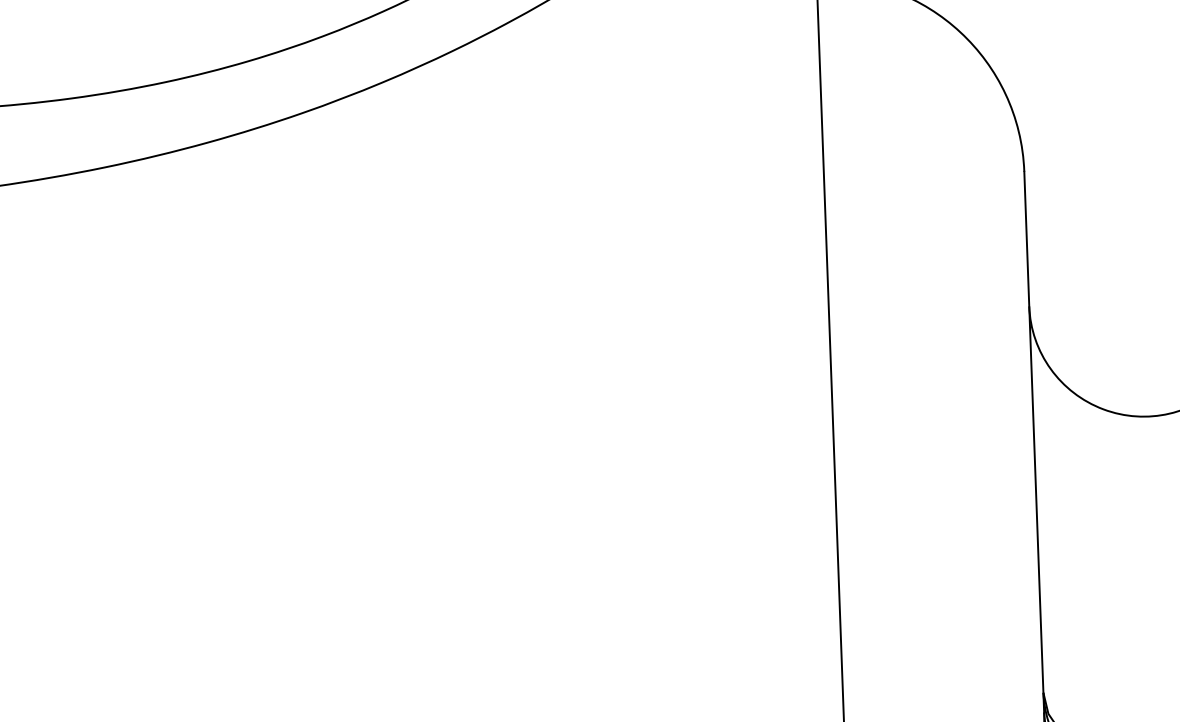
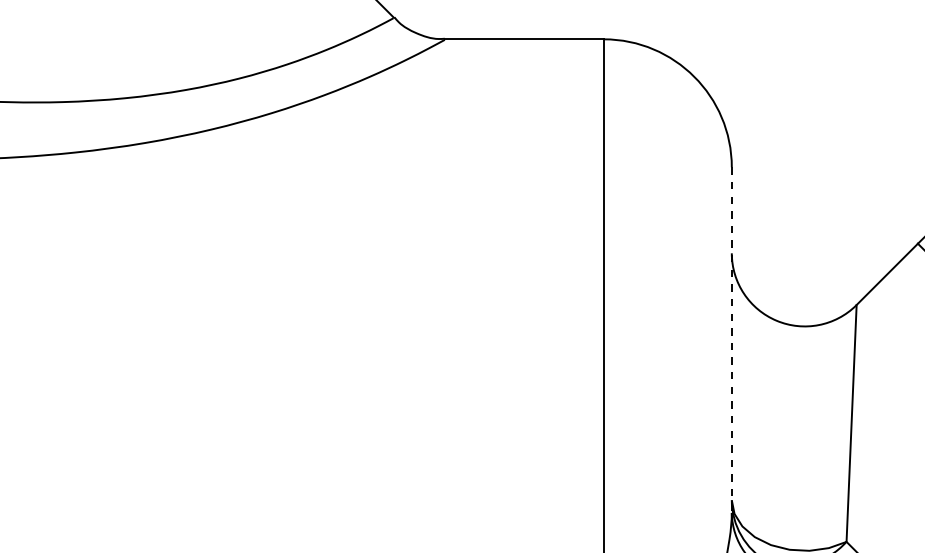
line: (1033, 442) -> (731, 340), solid -> dashed

